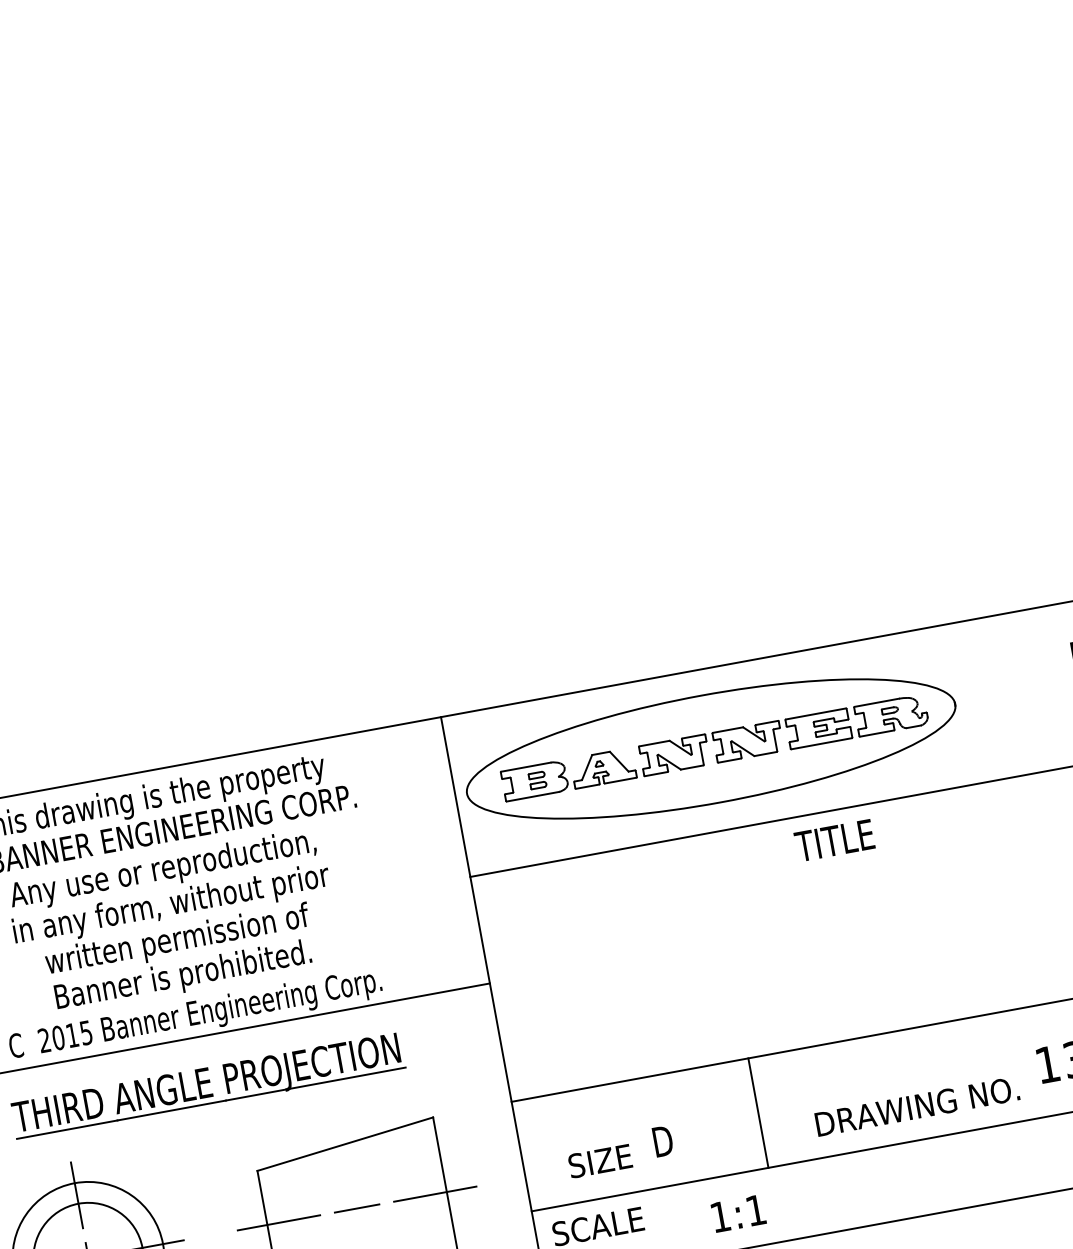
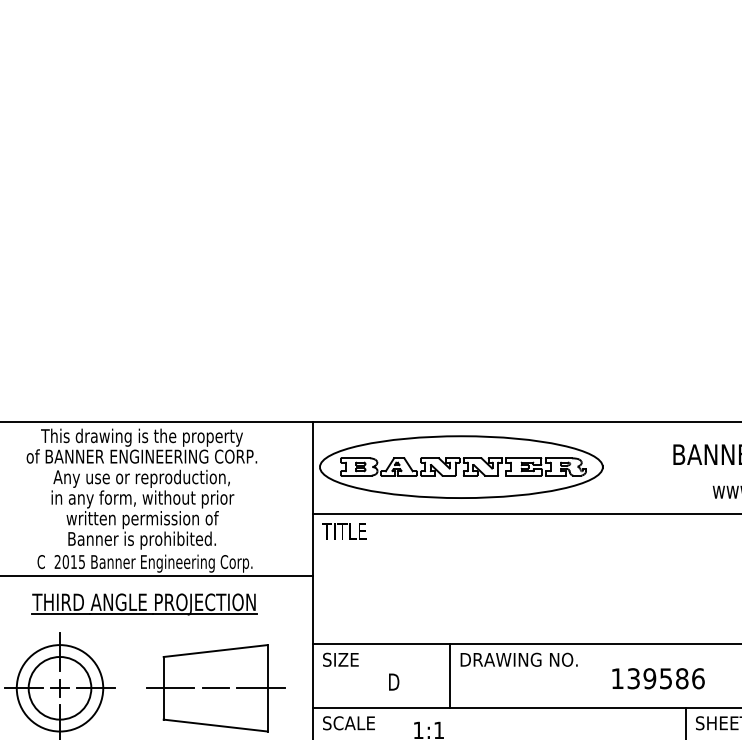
text: (835, 841) -> (344, 531), moved
text: (916, 1106) -> (518, 659), moved
text: (599, 1160) -> (340, 659), moved

